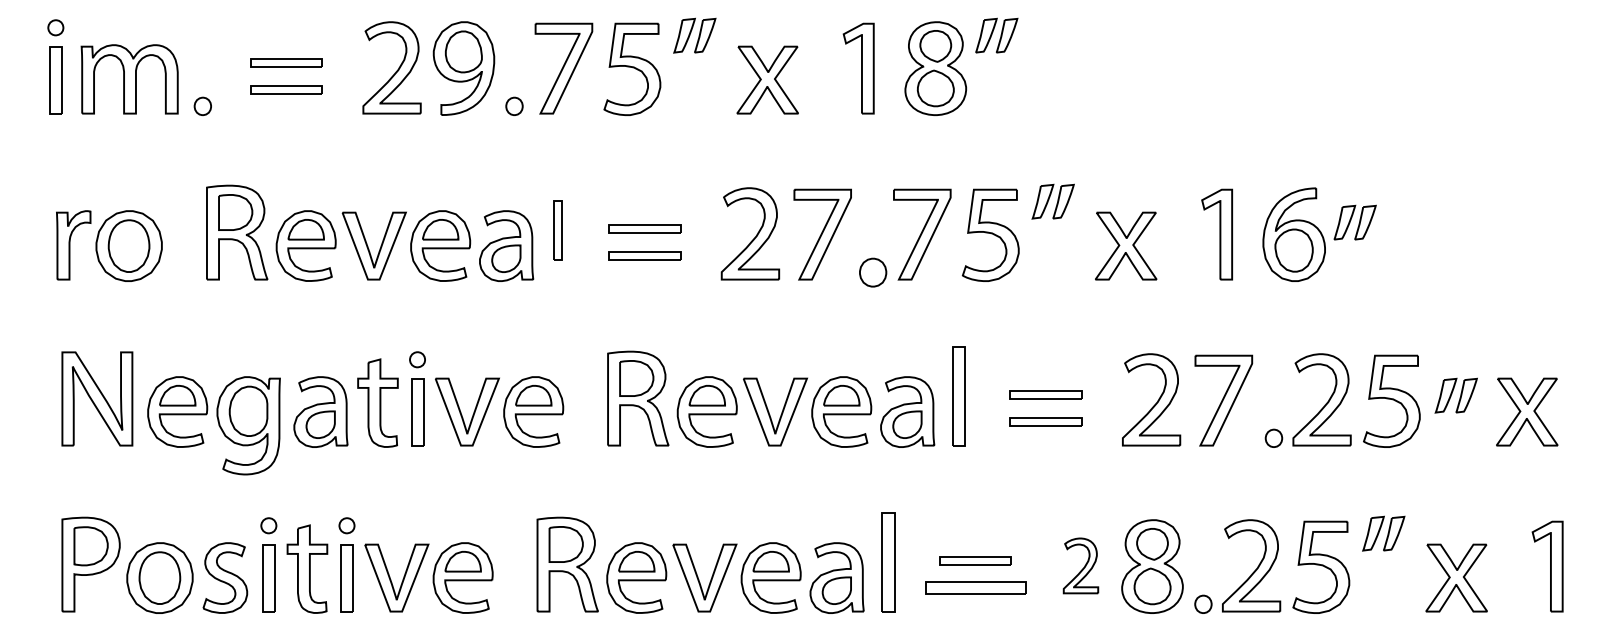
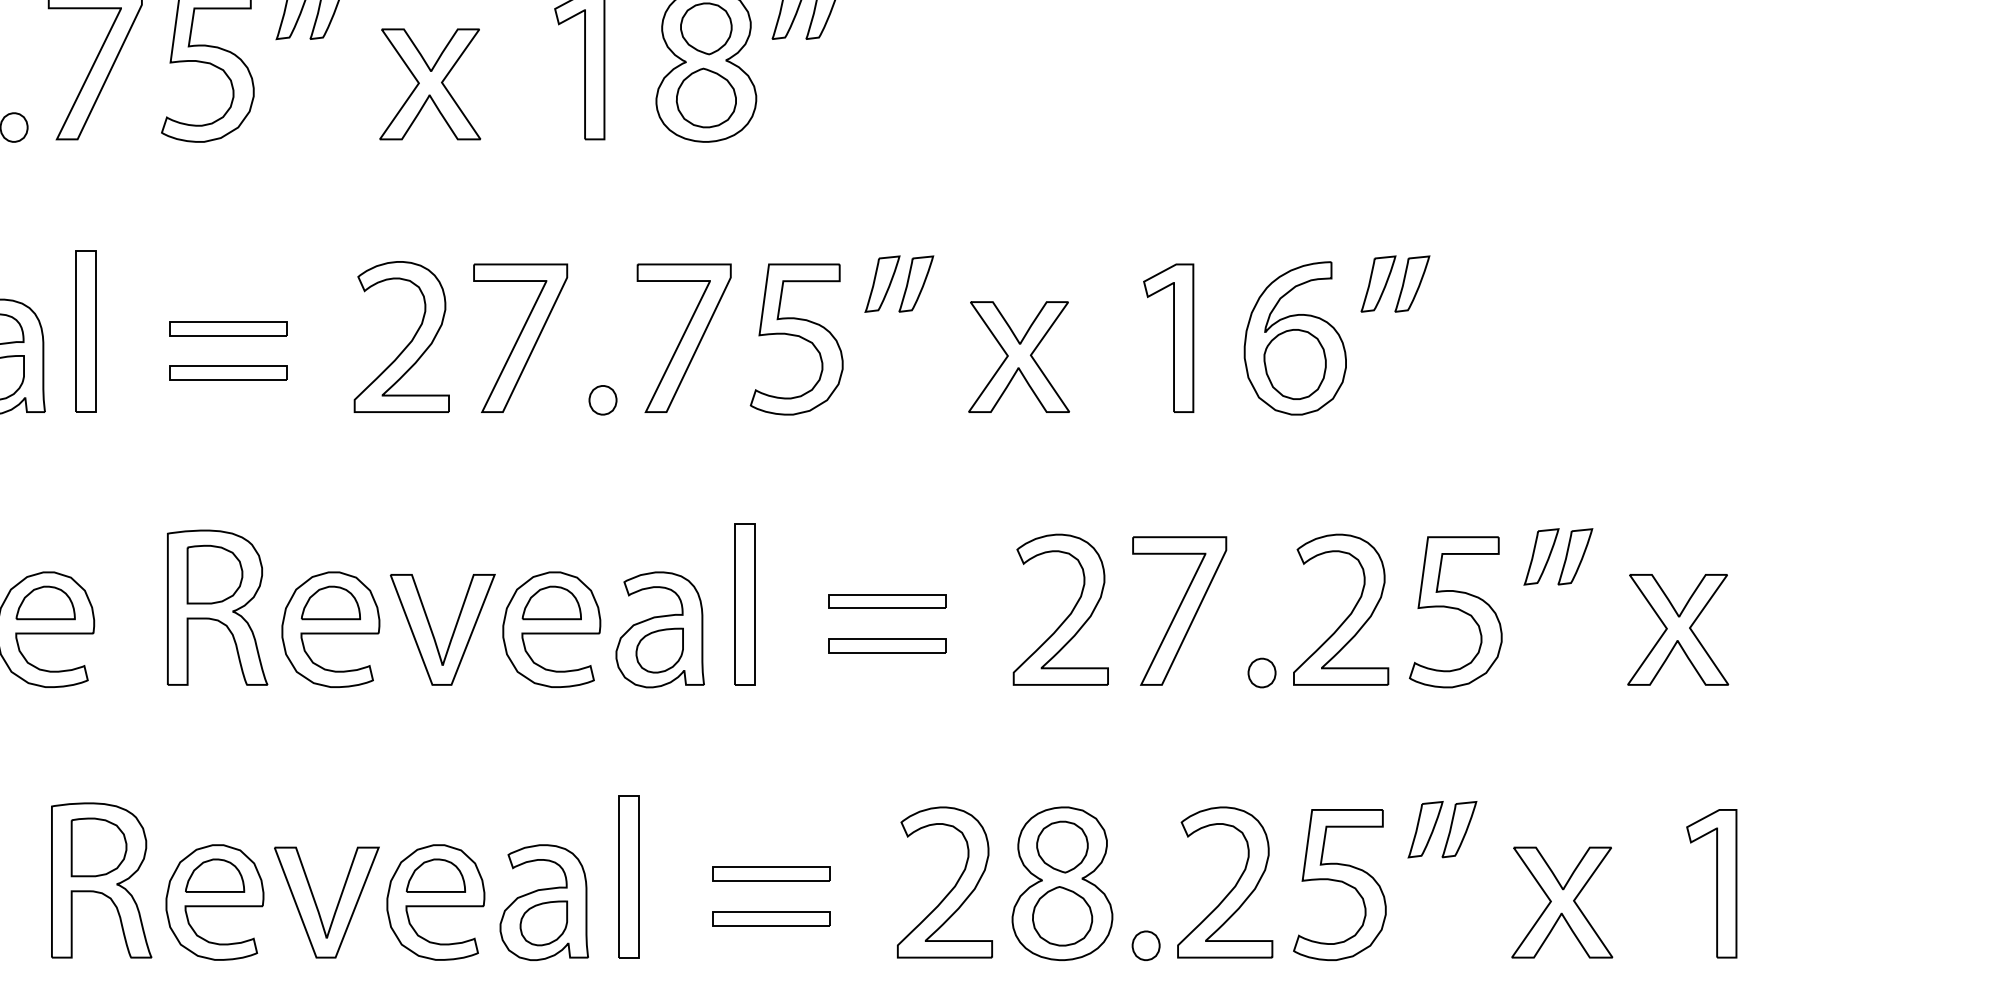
part: (1354, 222) -> (1394, 283), moved
part: (557, 230) -> (84, 331), size x1.67
part: (872, 271) -> (602, 398), size x0.62
part: (1455, 395) -> (1557, 556), moved
part: (1080, 565) -> (944, 881), size x1.67
part: (975, 587) -> (771, 918), size x0.71

